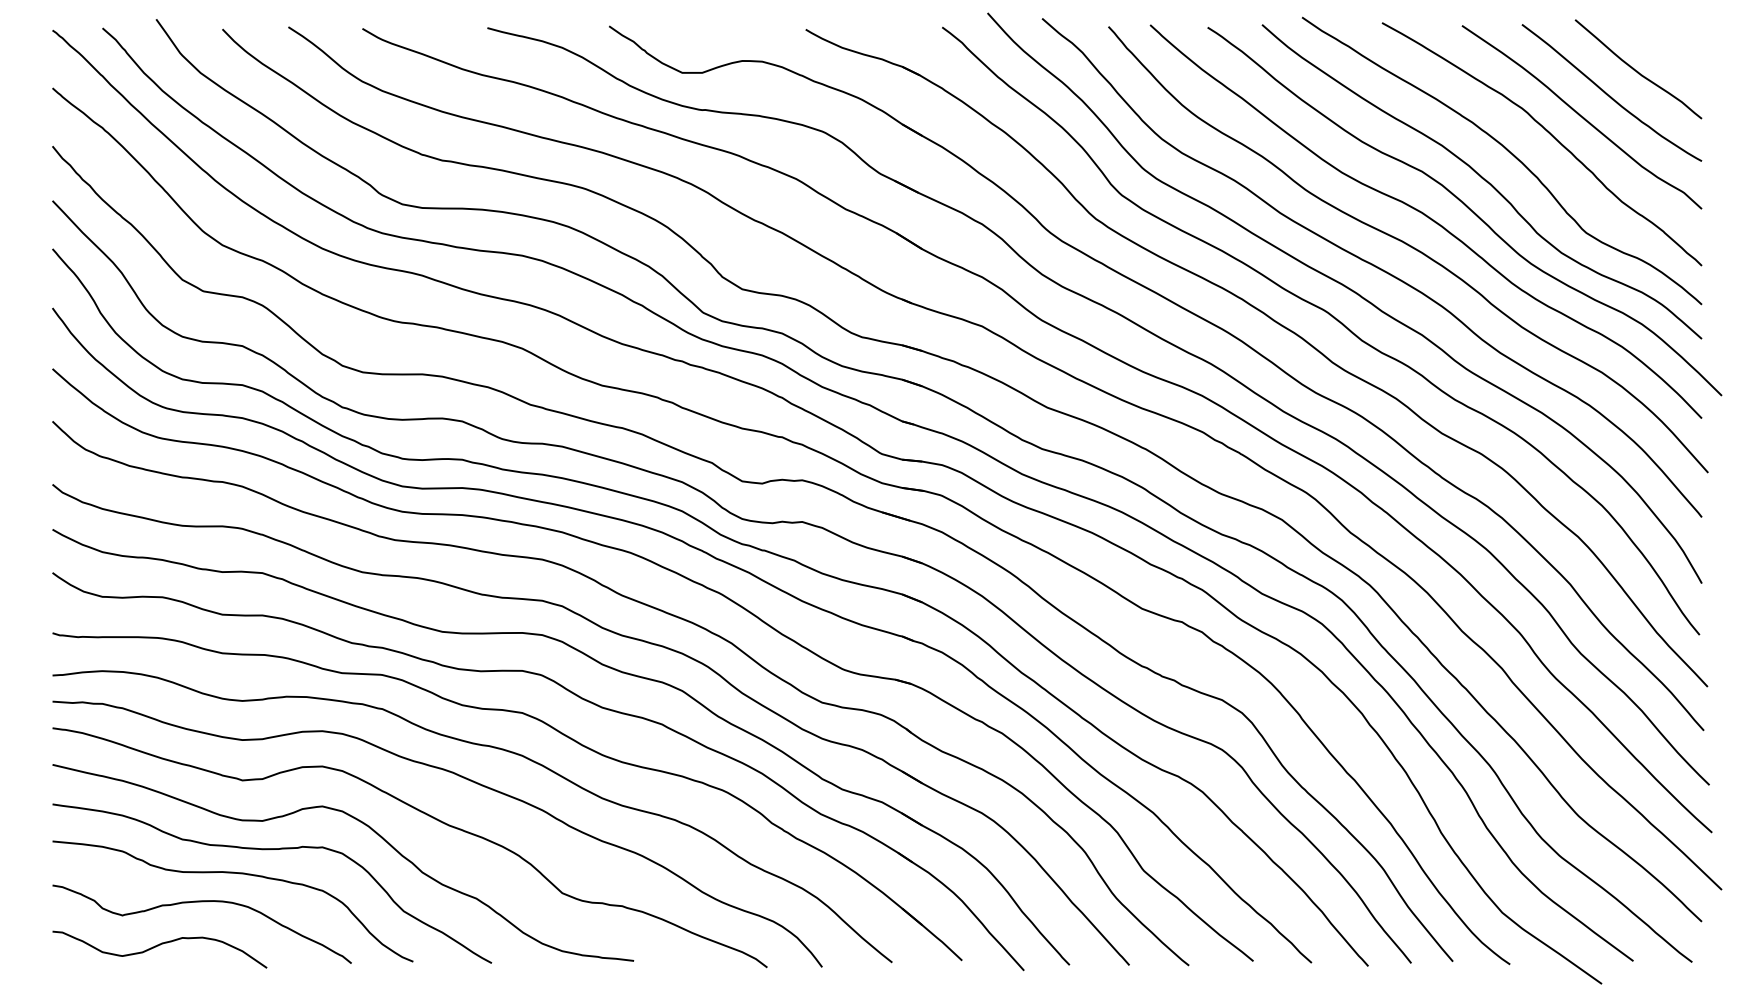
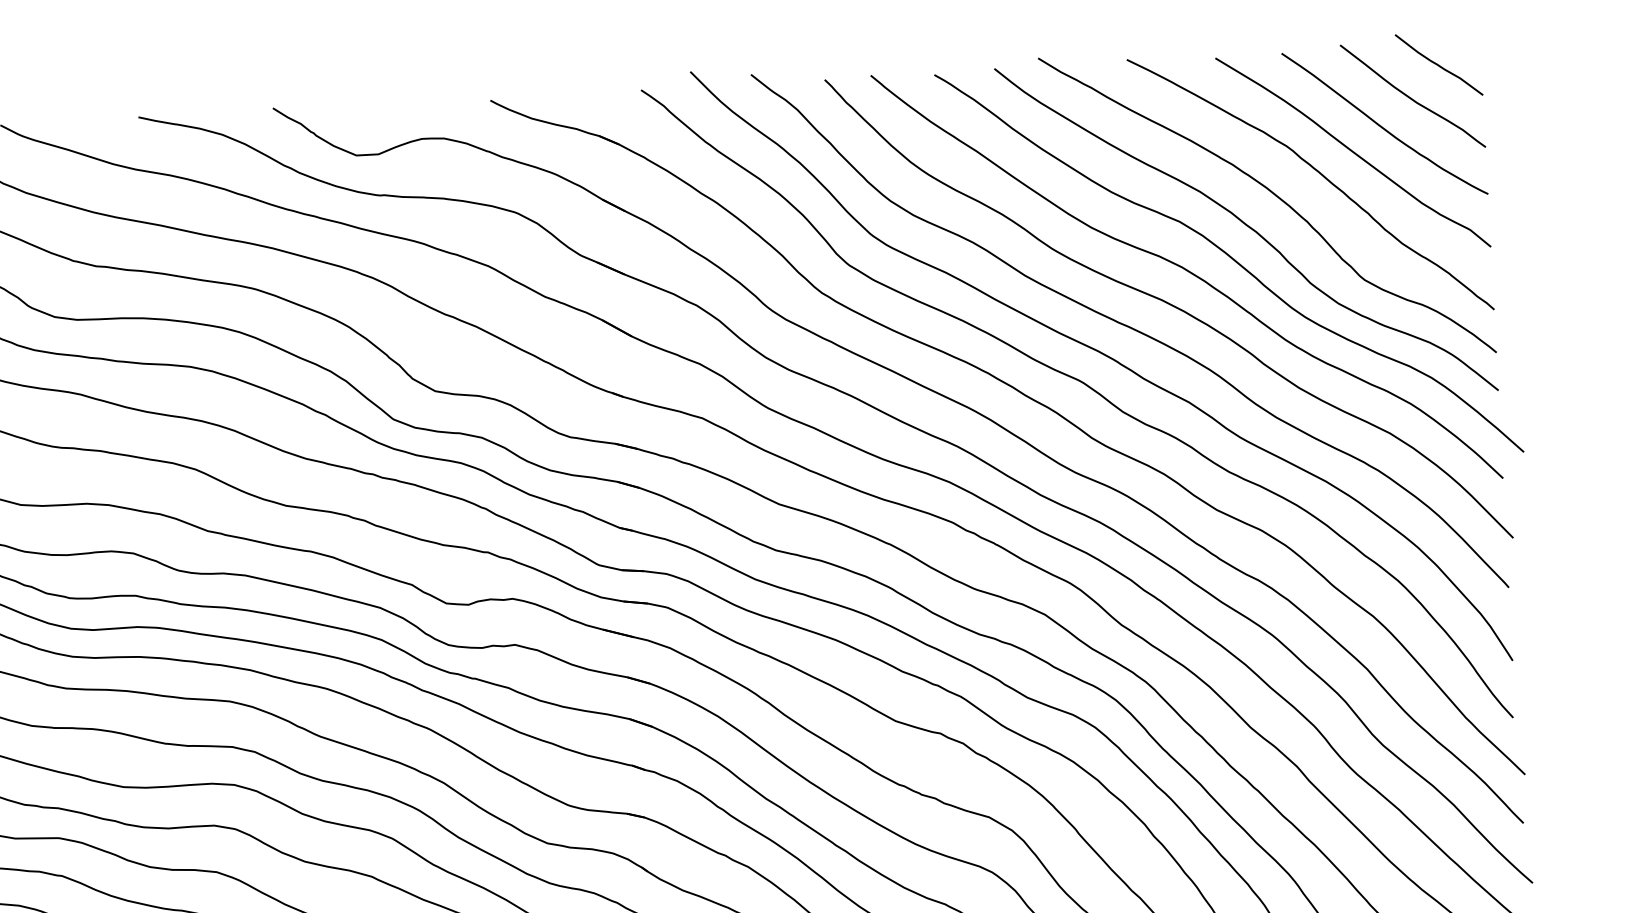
curve: (1663, 42) -> (1438, 65), added

